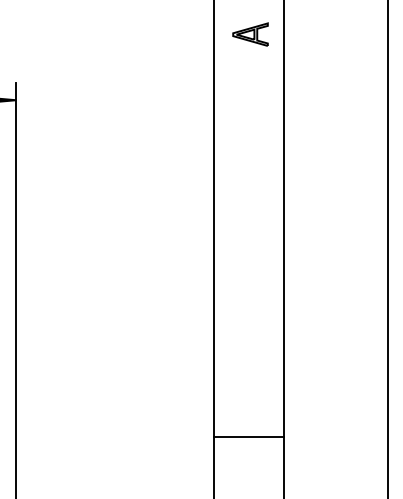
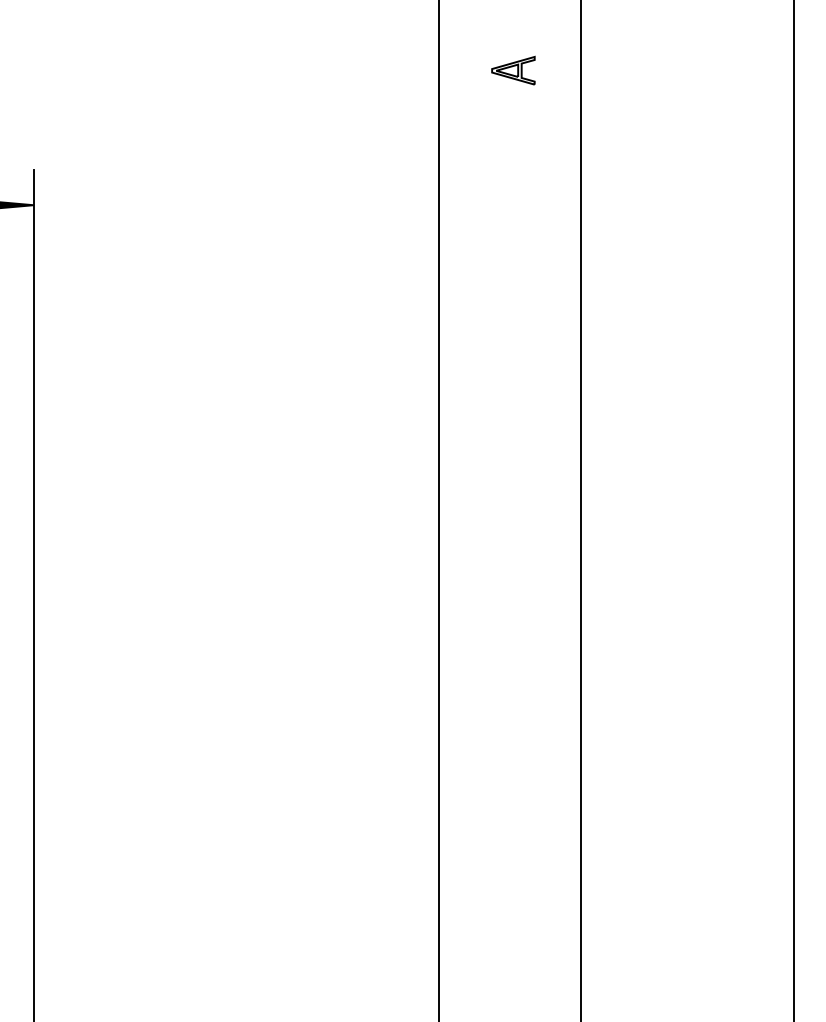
part: (250, 34) -> (513, 70), size x0.6
line: (248, 437) -> (509, 896), removed

